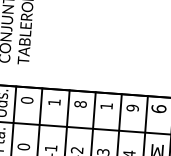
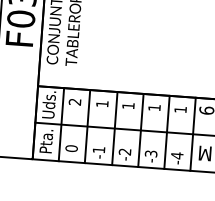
text: (26, 99) -> (74, 101), 0 -> 2
text: (80, 103) -> (128, 105), 8 -> 1
text: (132, 107) -> (180, 109), 9 -> 1

